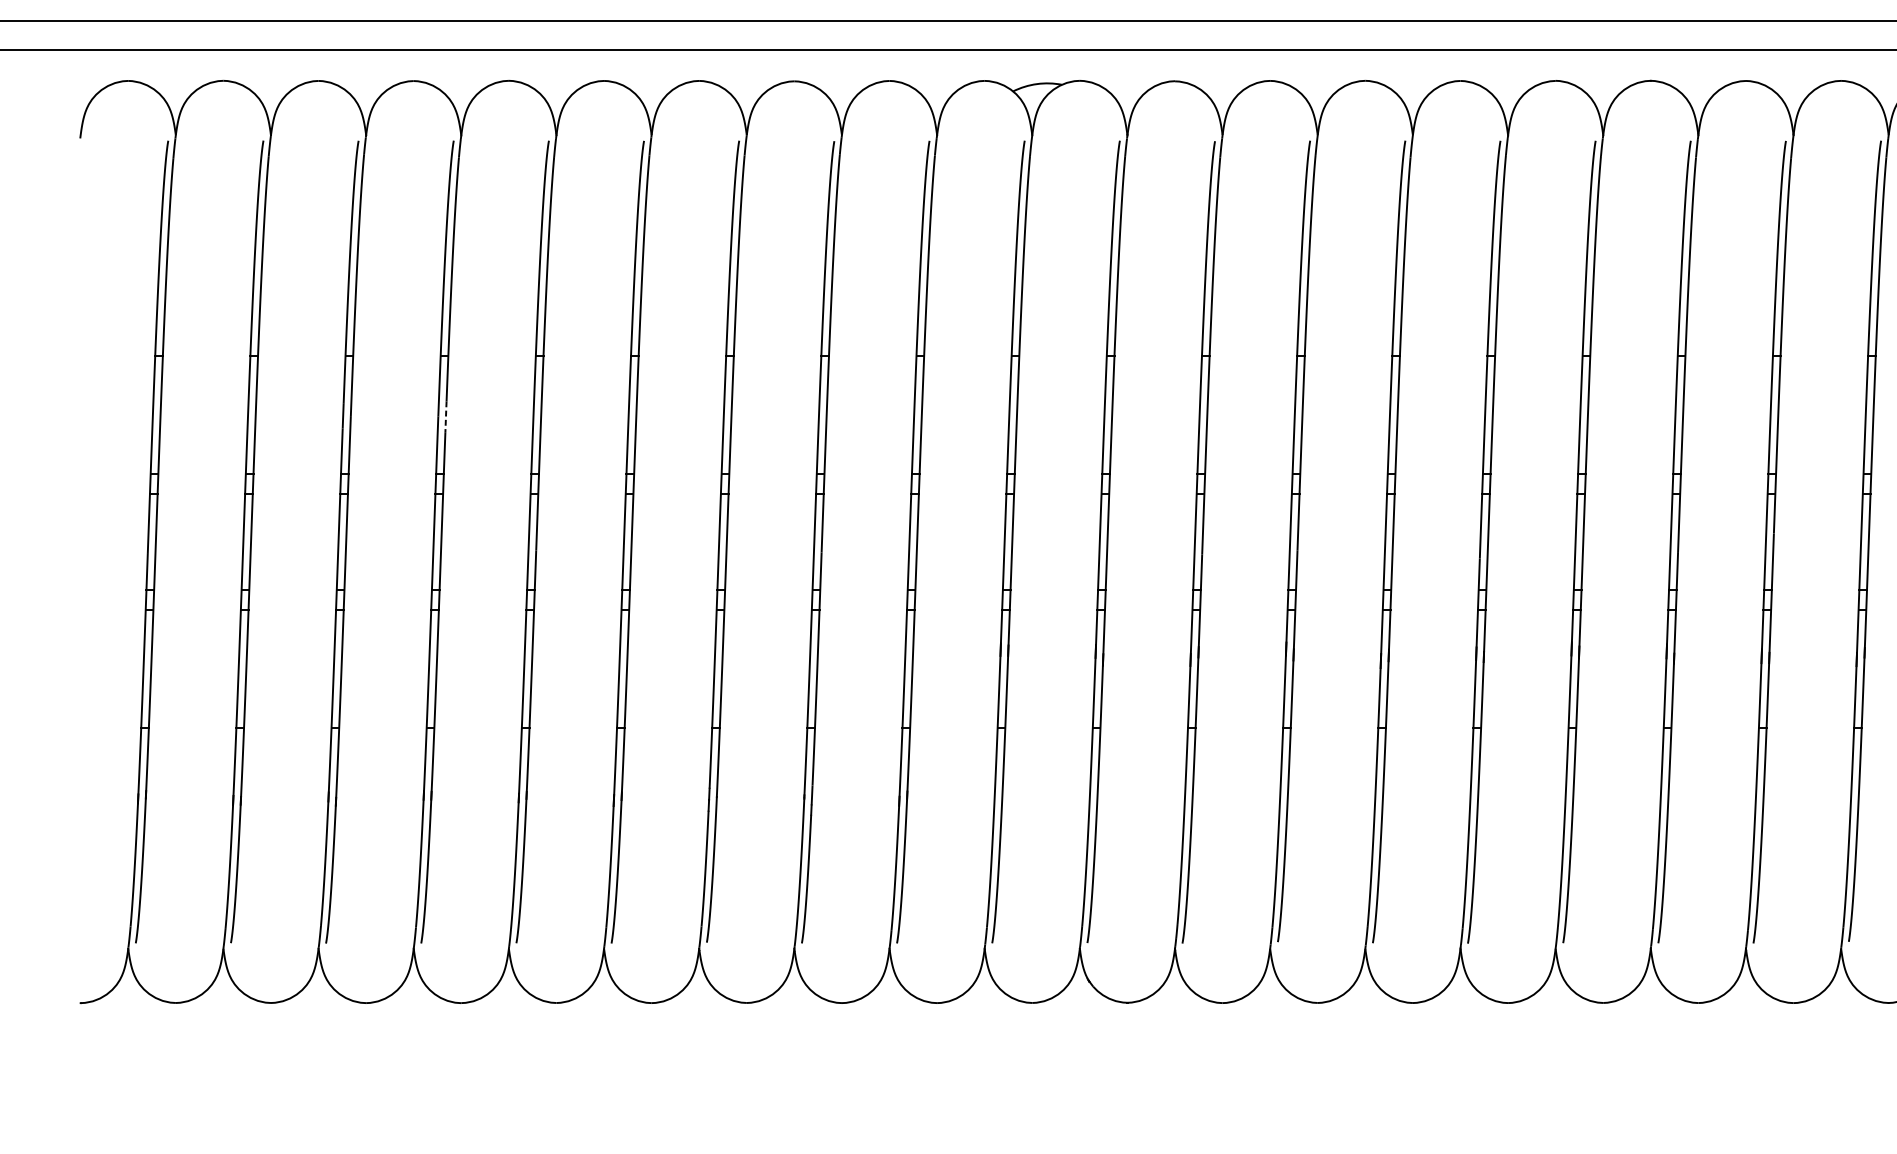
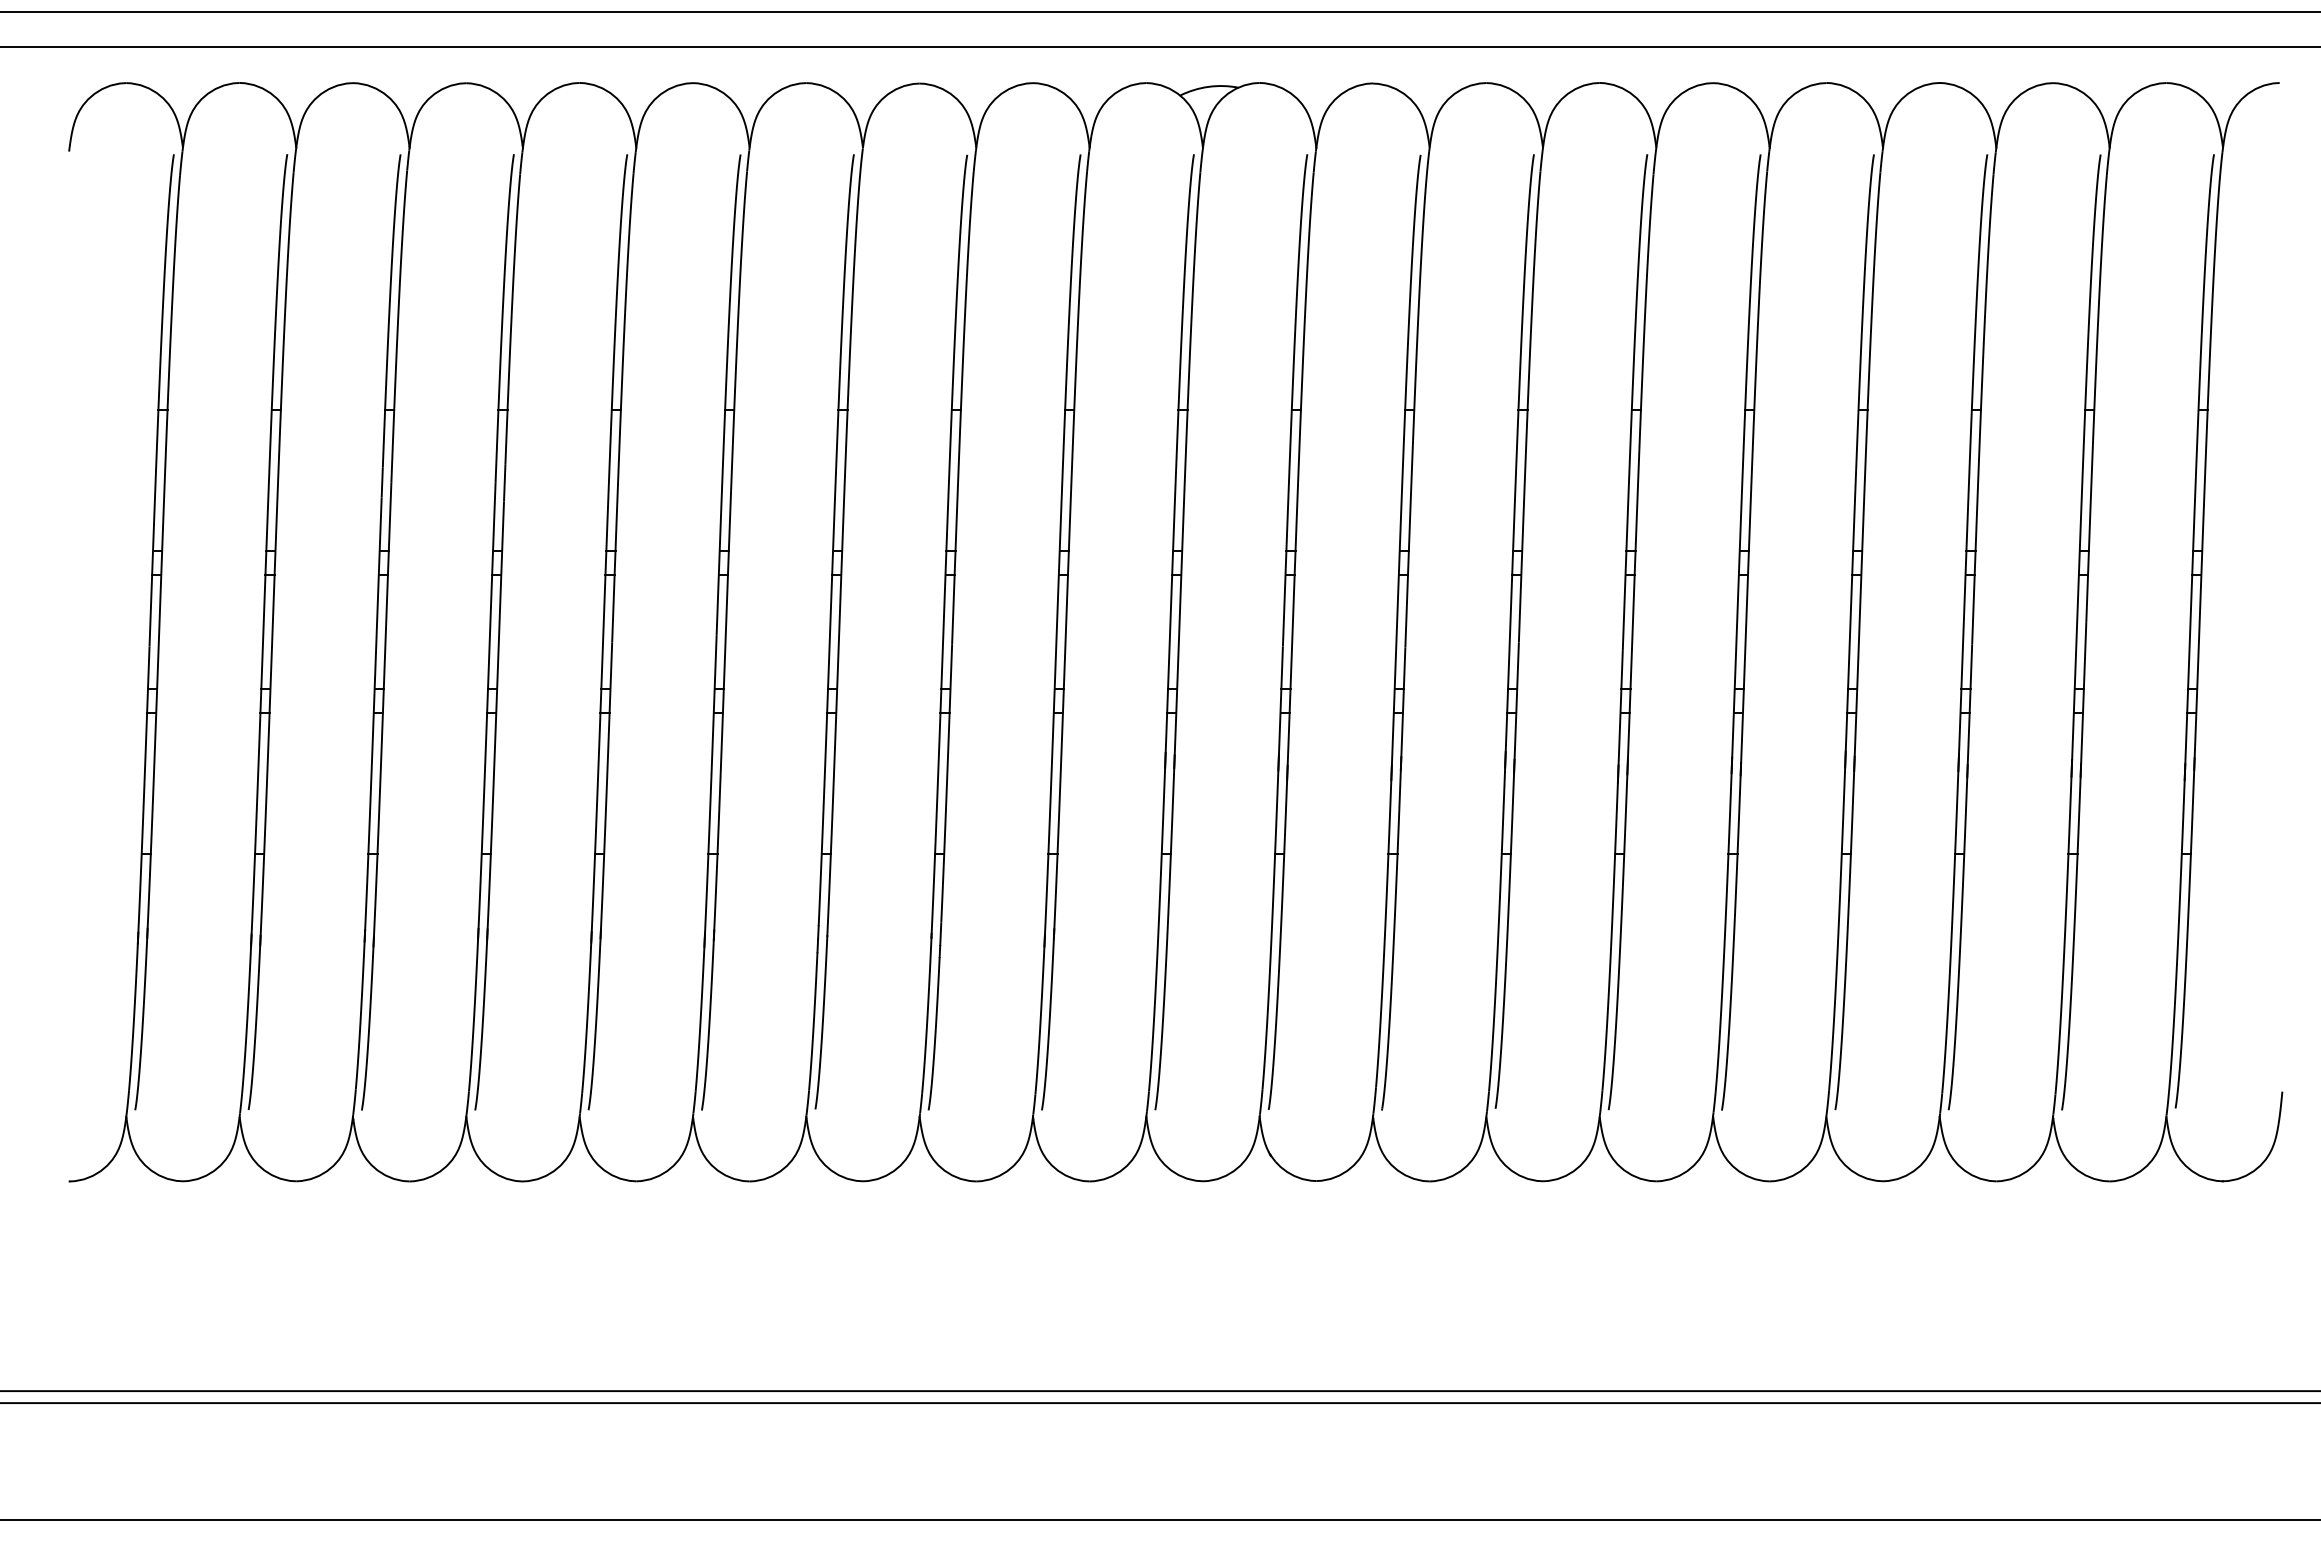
line: (445, 417) -> (504, 483), dashed -> solid

